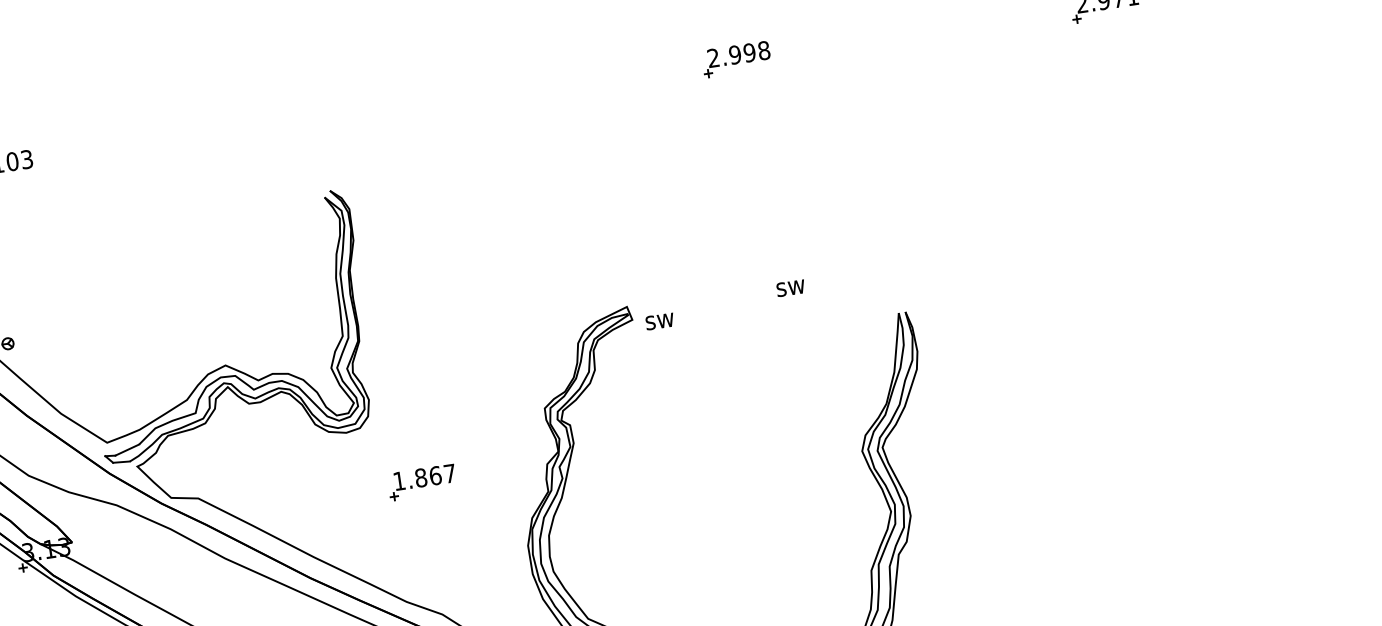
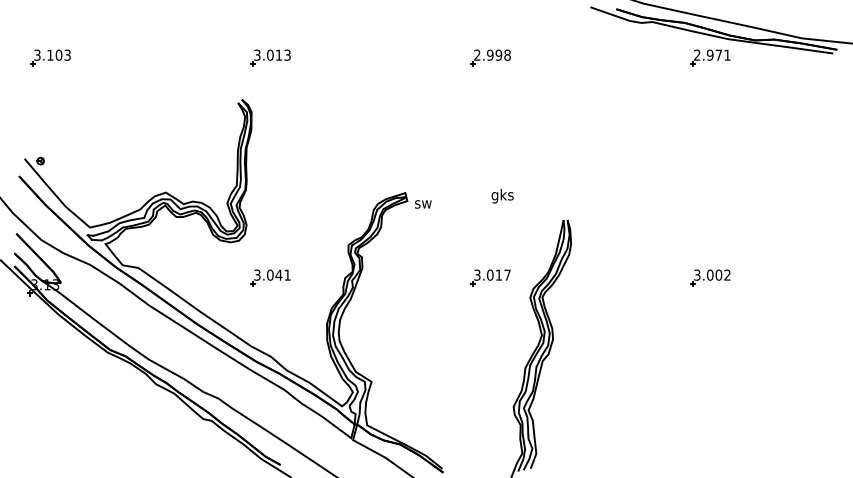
part: (367, 113) -> (270, 57), added
text: (790, 288) -> (502, 196), sw -> gks
part: (1159, 372) -> (710, 277), added
part: (790, 427) -> (490, 277), added
text: (424, 476) -> (272, 274), 1.867 -> 3.041

